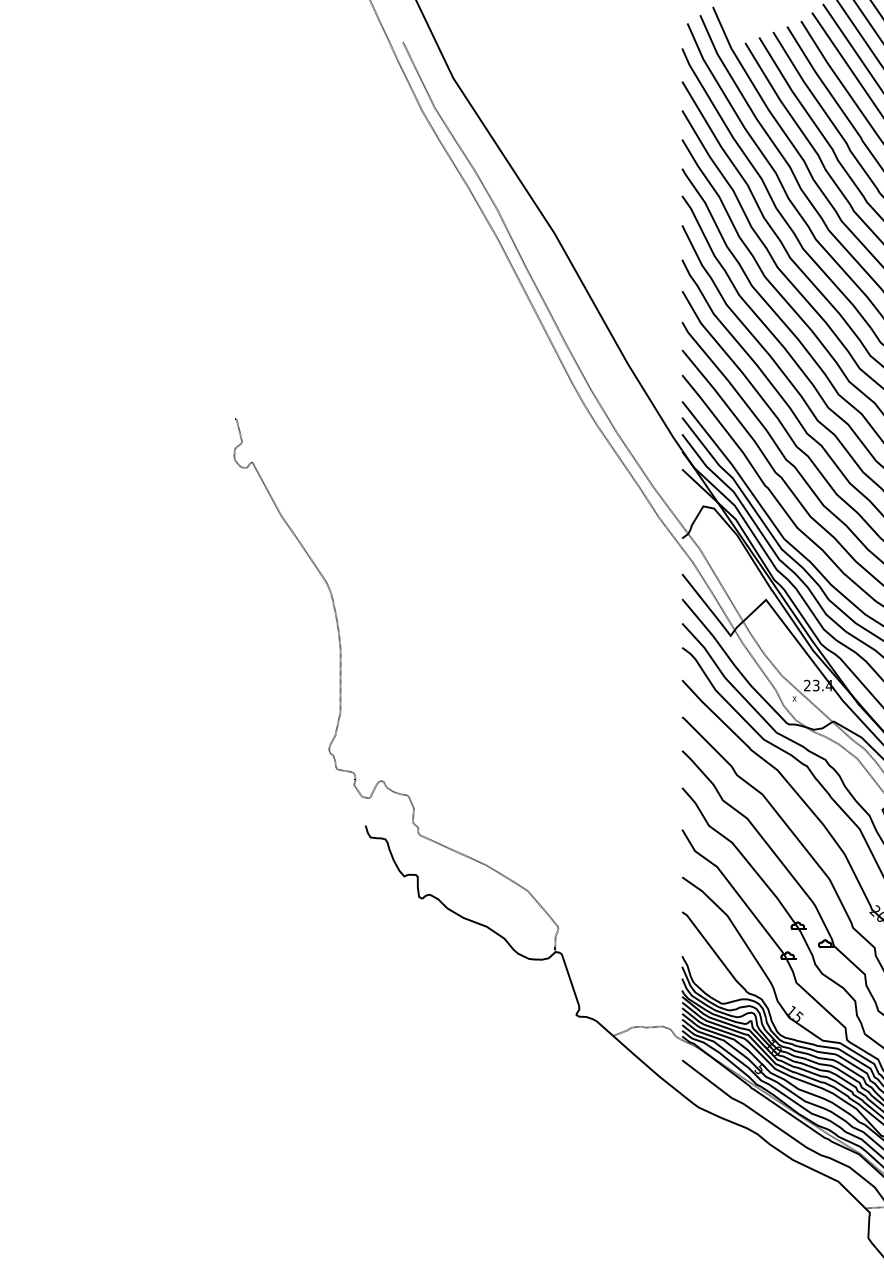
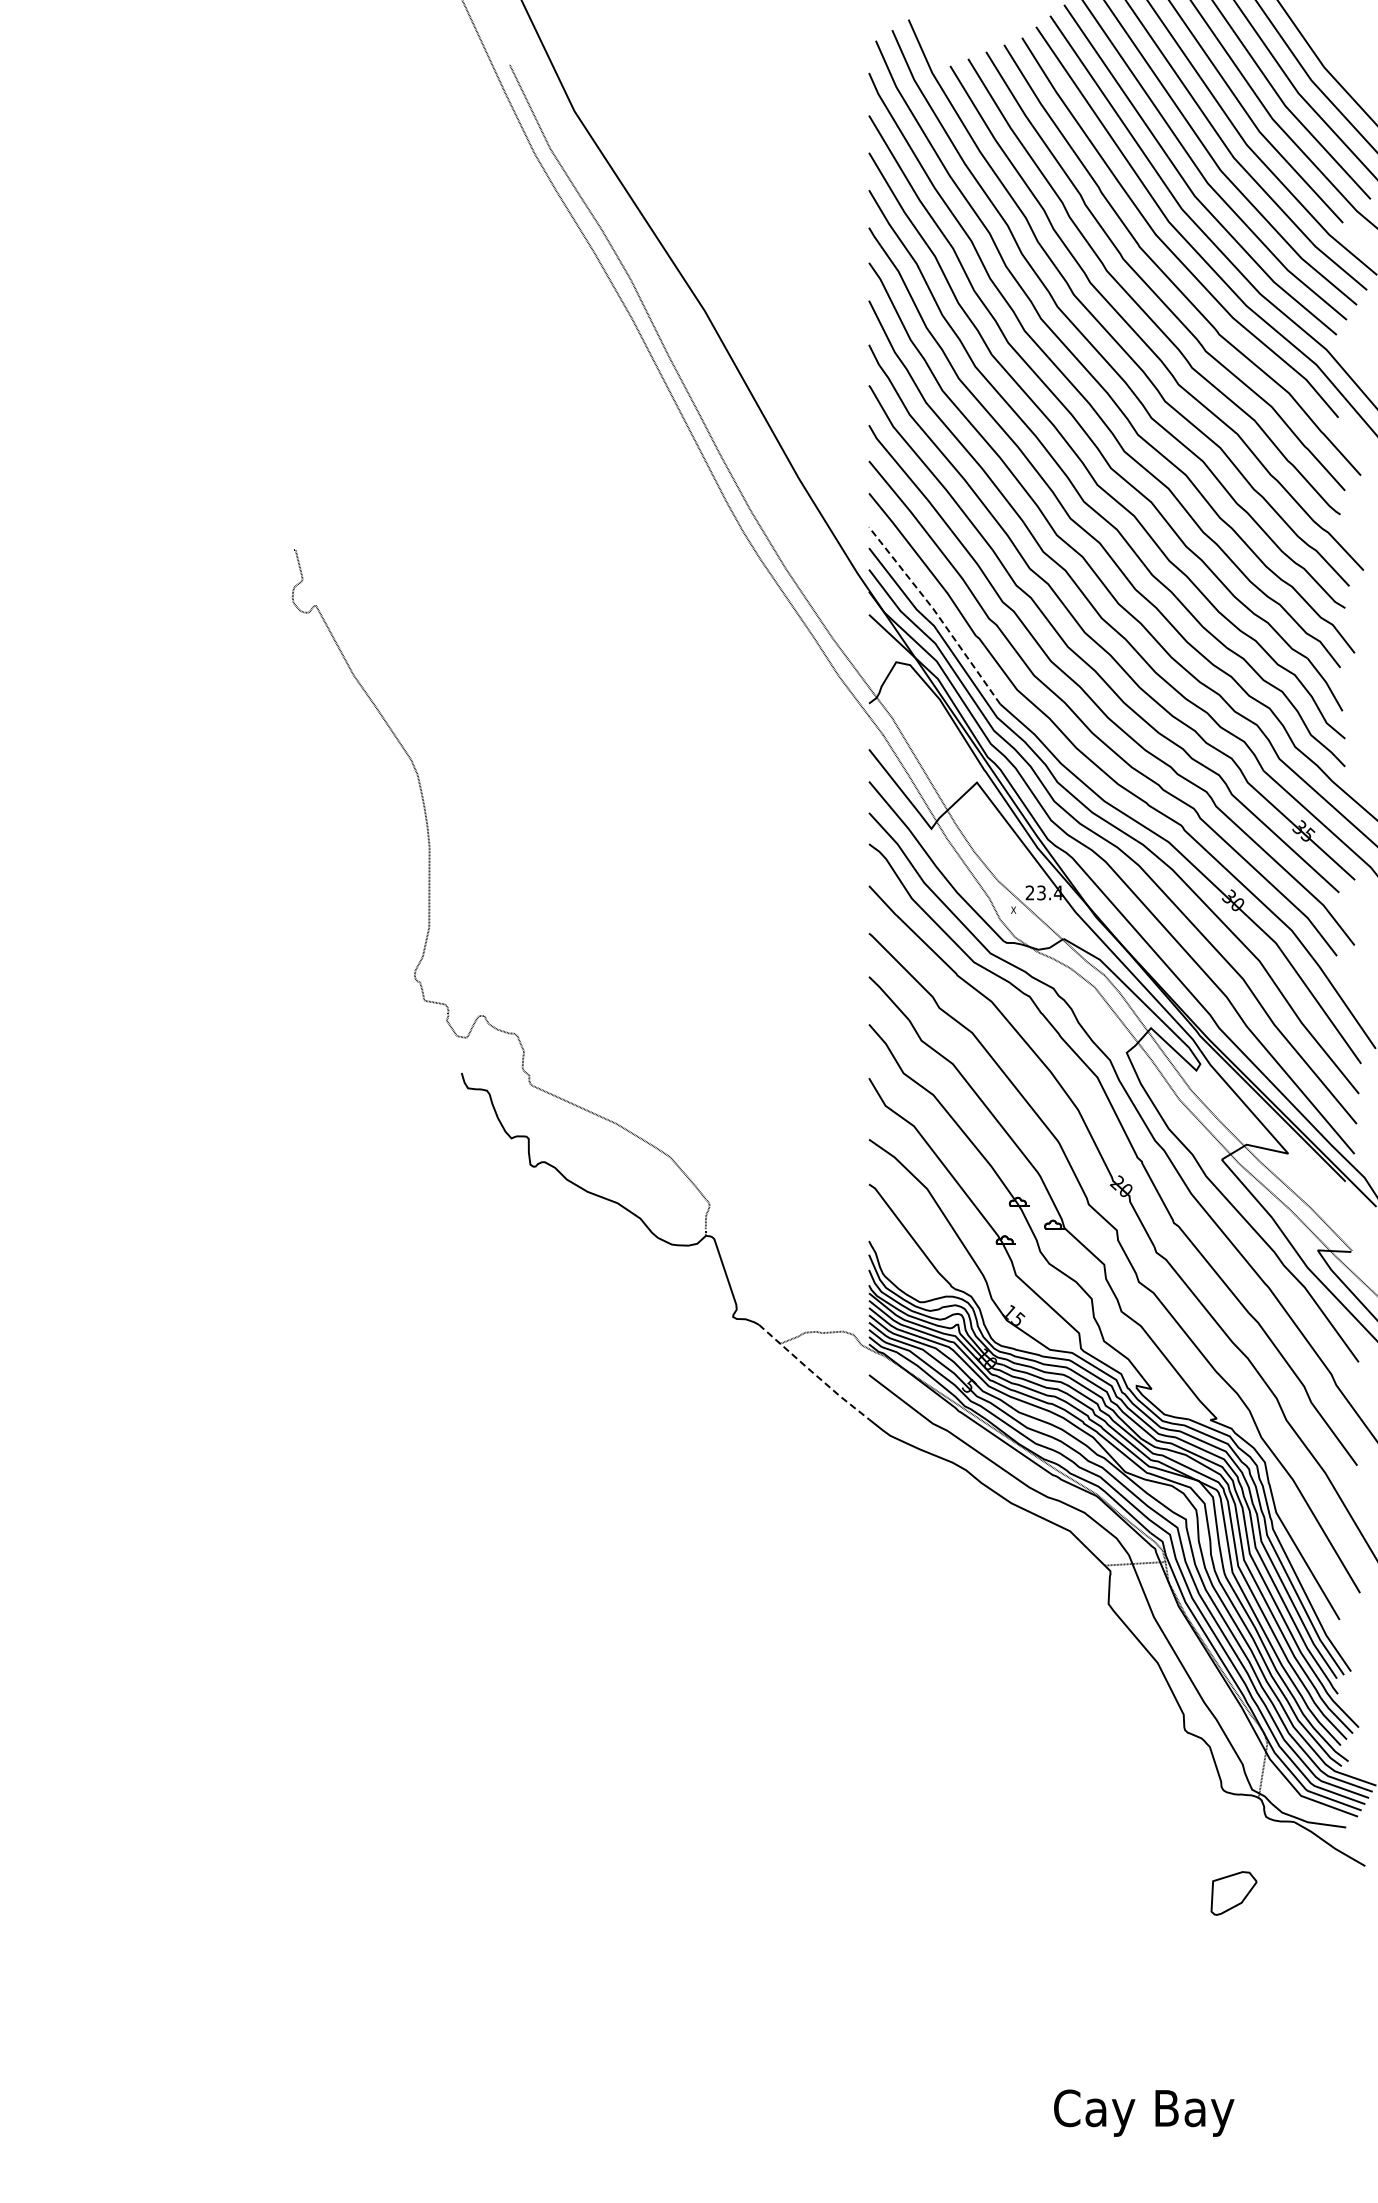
line: (734, 468) -> (936, 613), solid -> dashed
line: (639, 1059) -> (813, 1373), solid -> dashed

